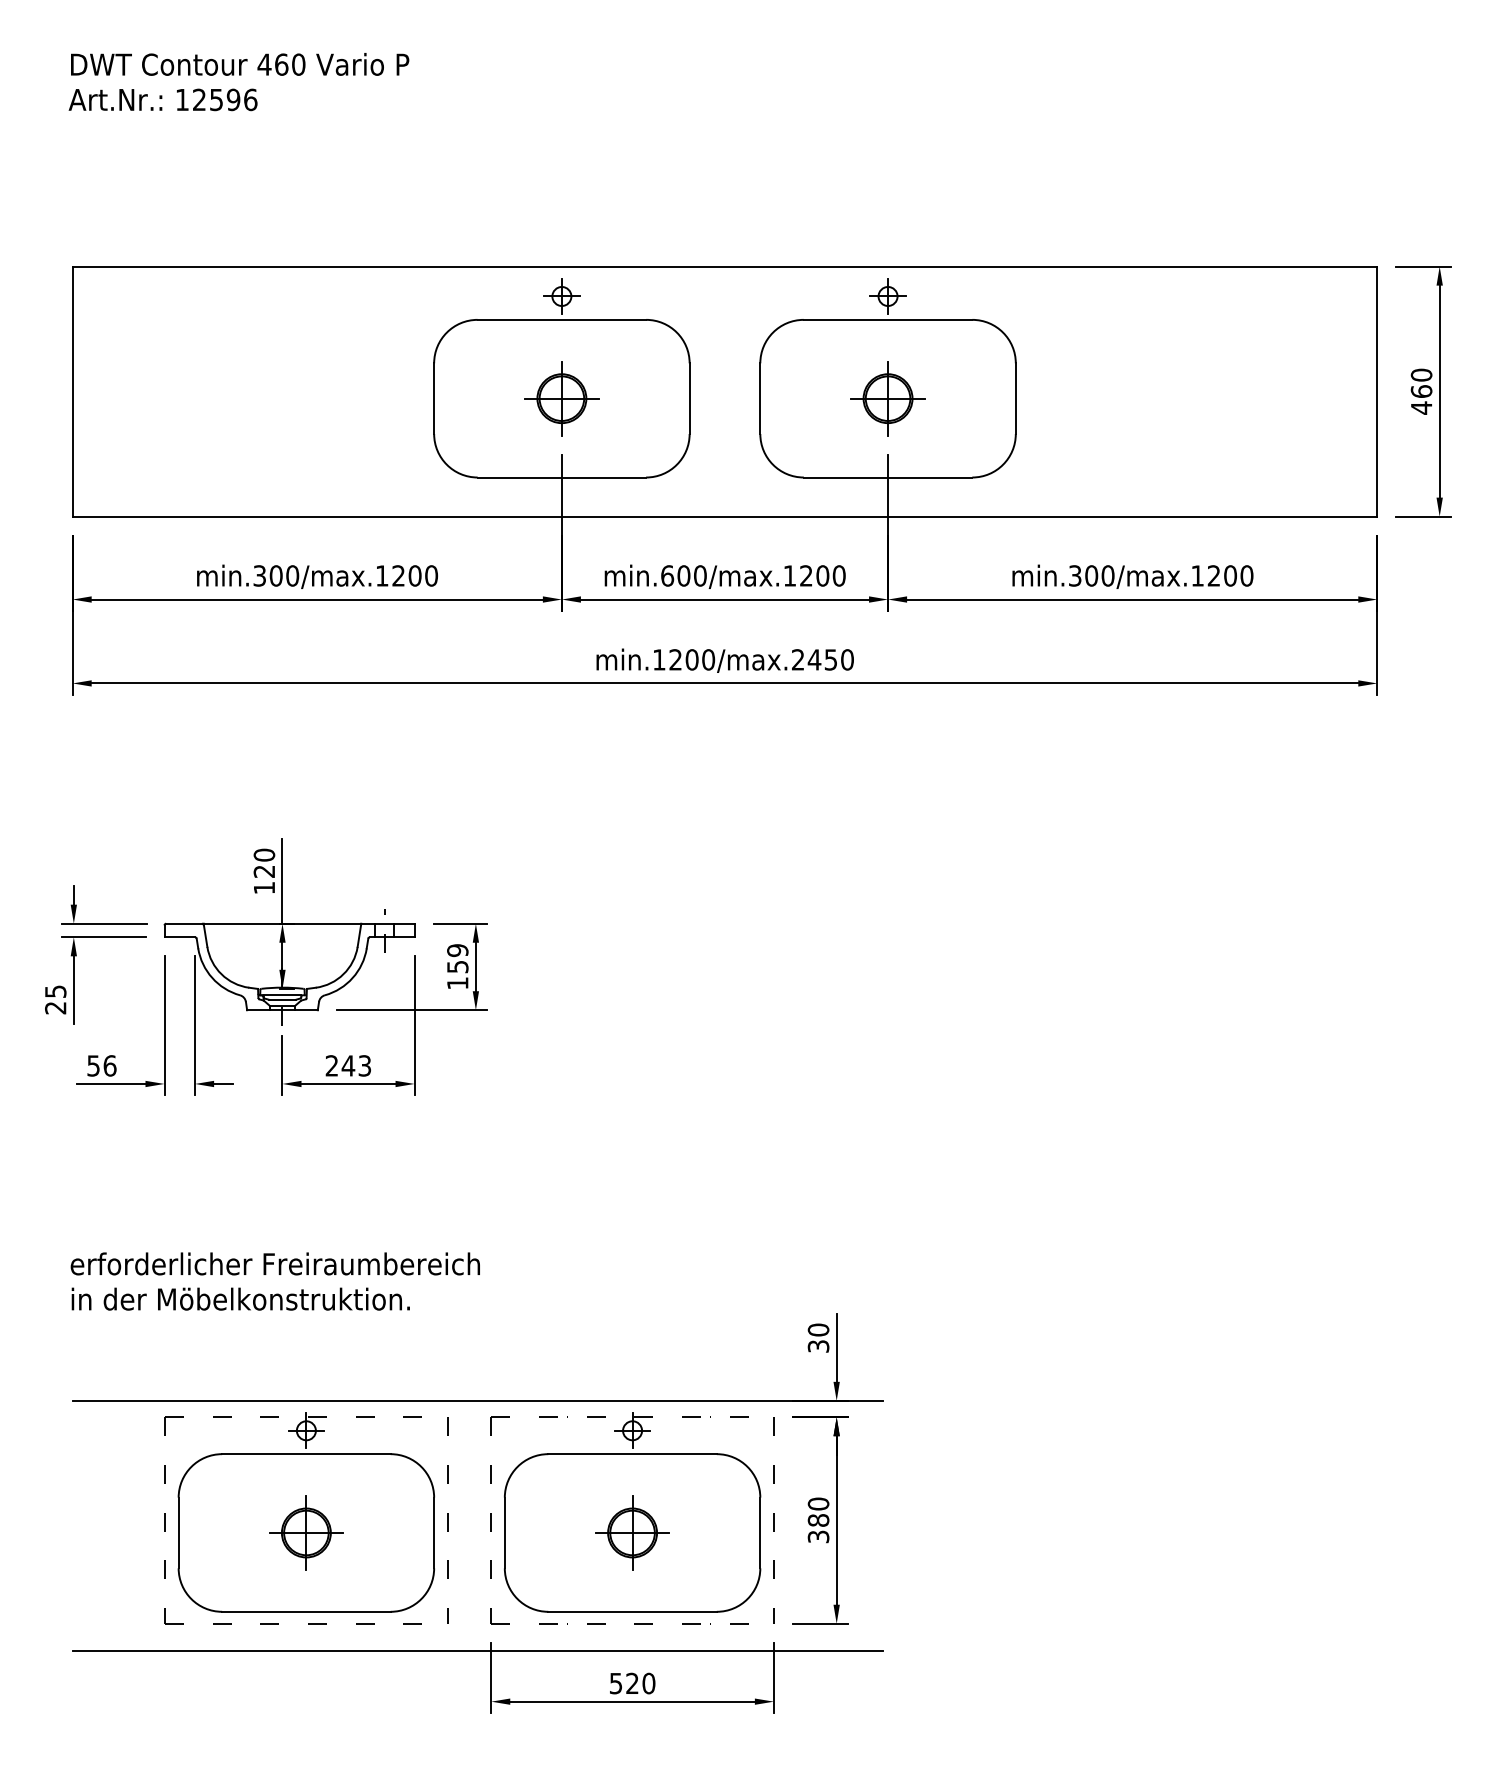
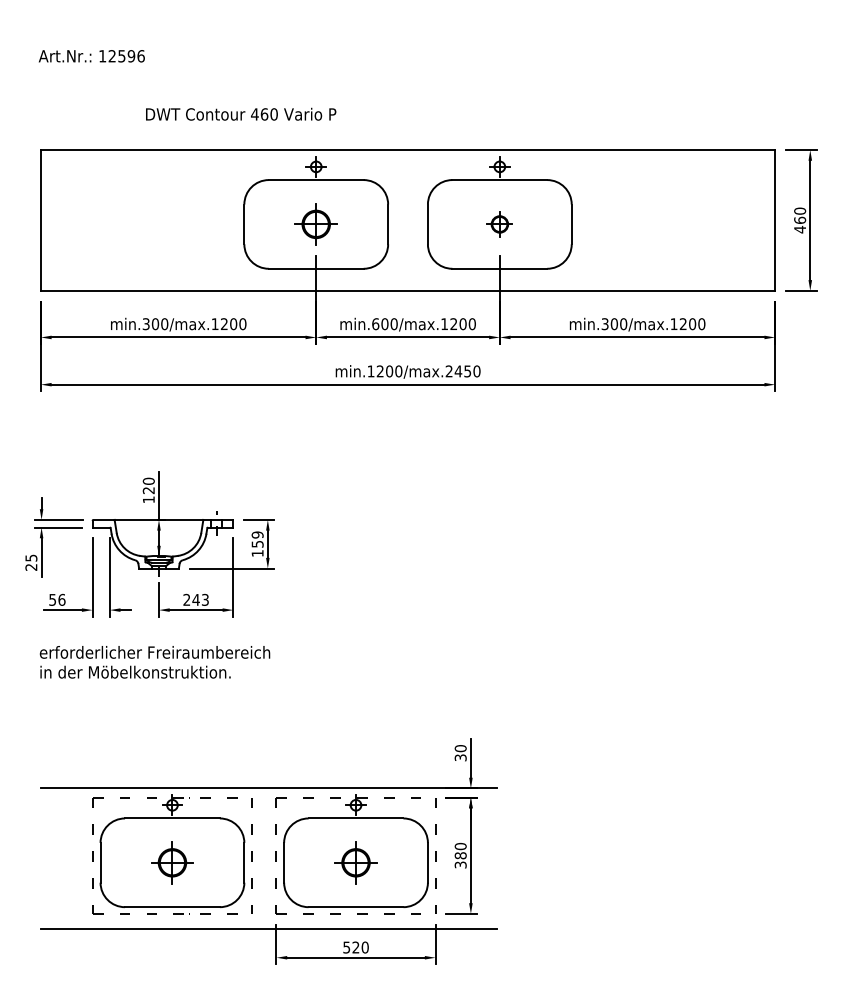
text: (240, 63) -> (241, 113), moved
part: (887, 398) -> (499, 224), size x0.6
text: (274, 1281) -> (154, 662), moved

